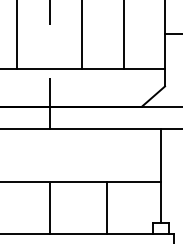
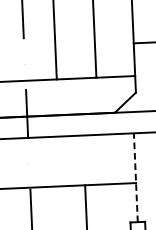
line: (161, 176) -> (136, 178), solid -> dashed

